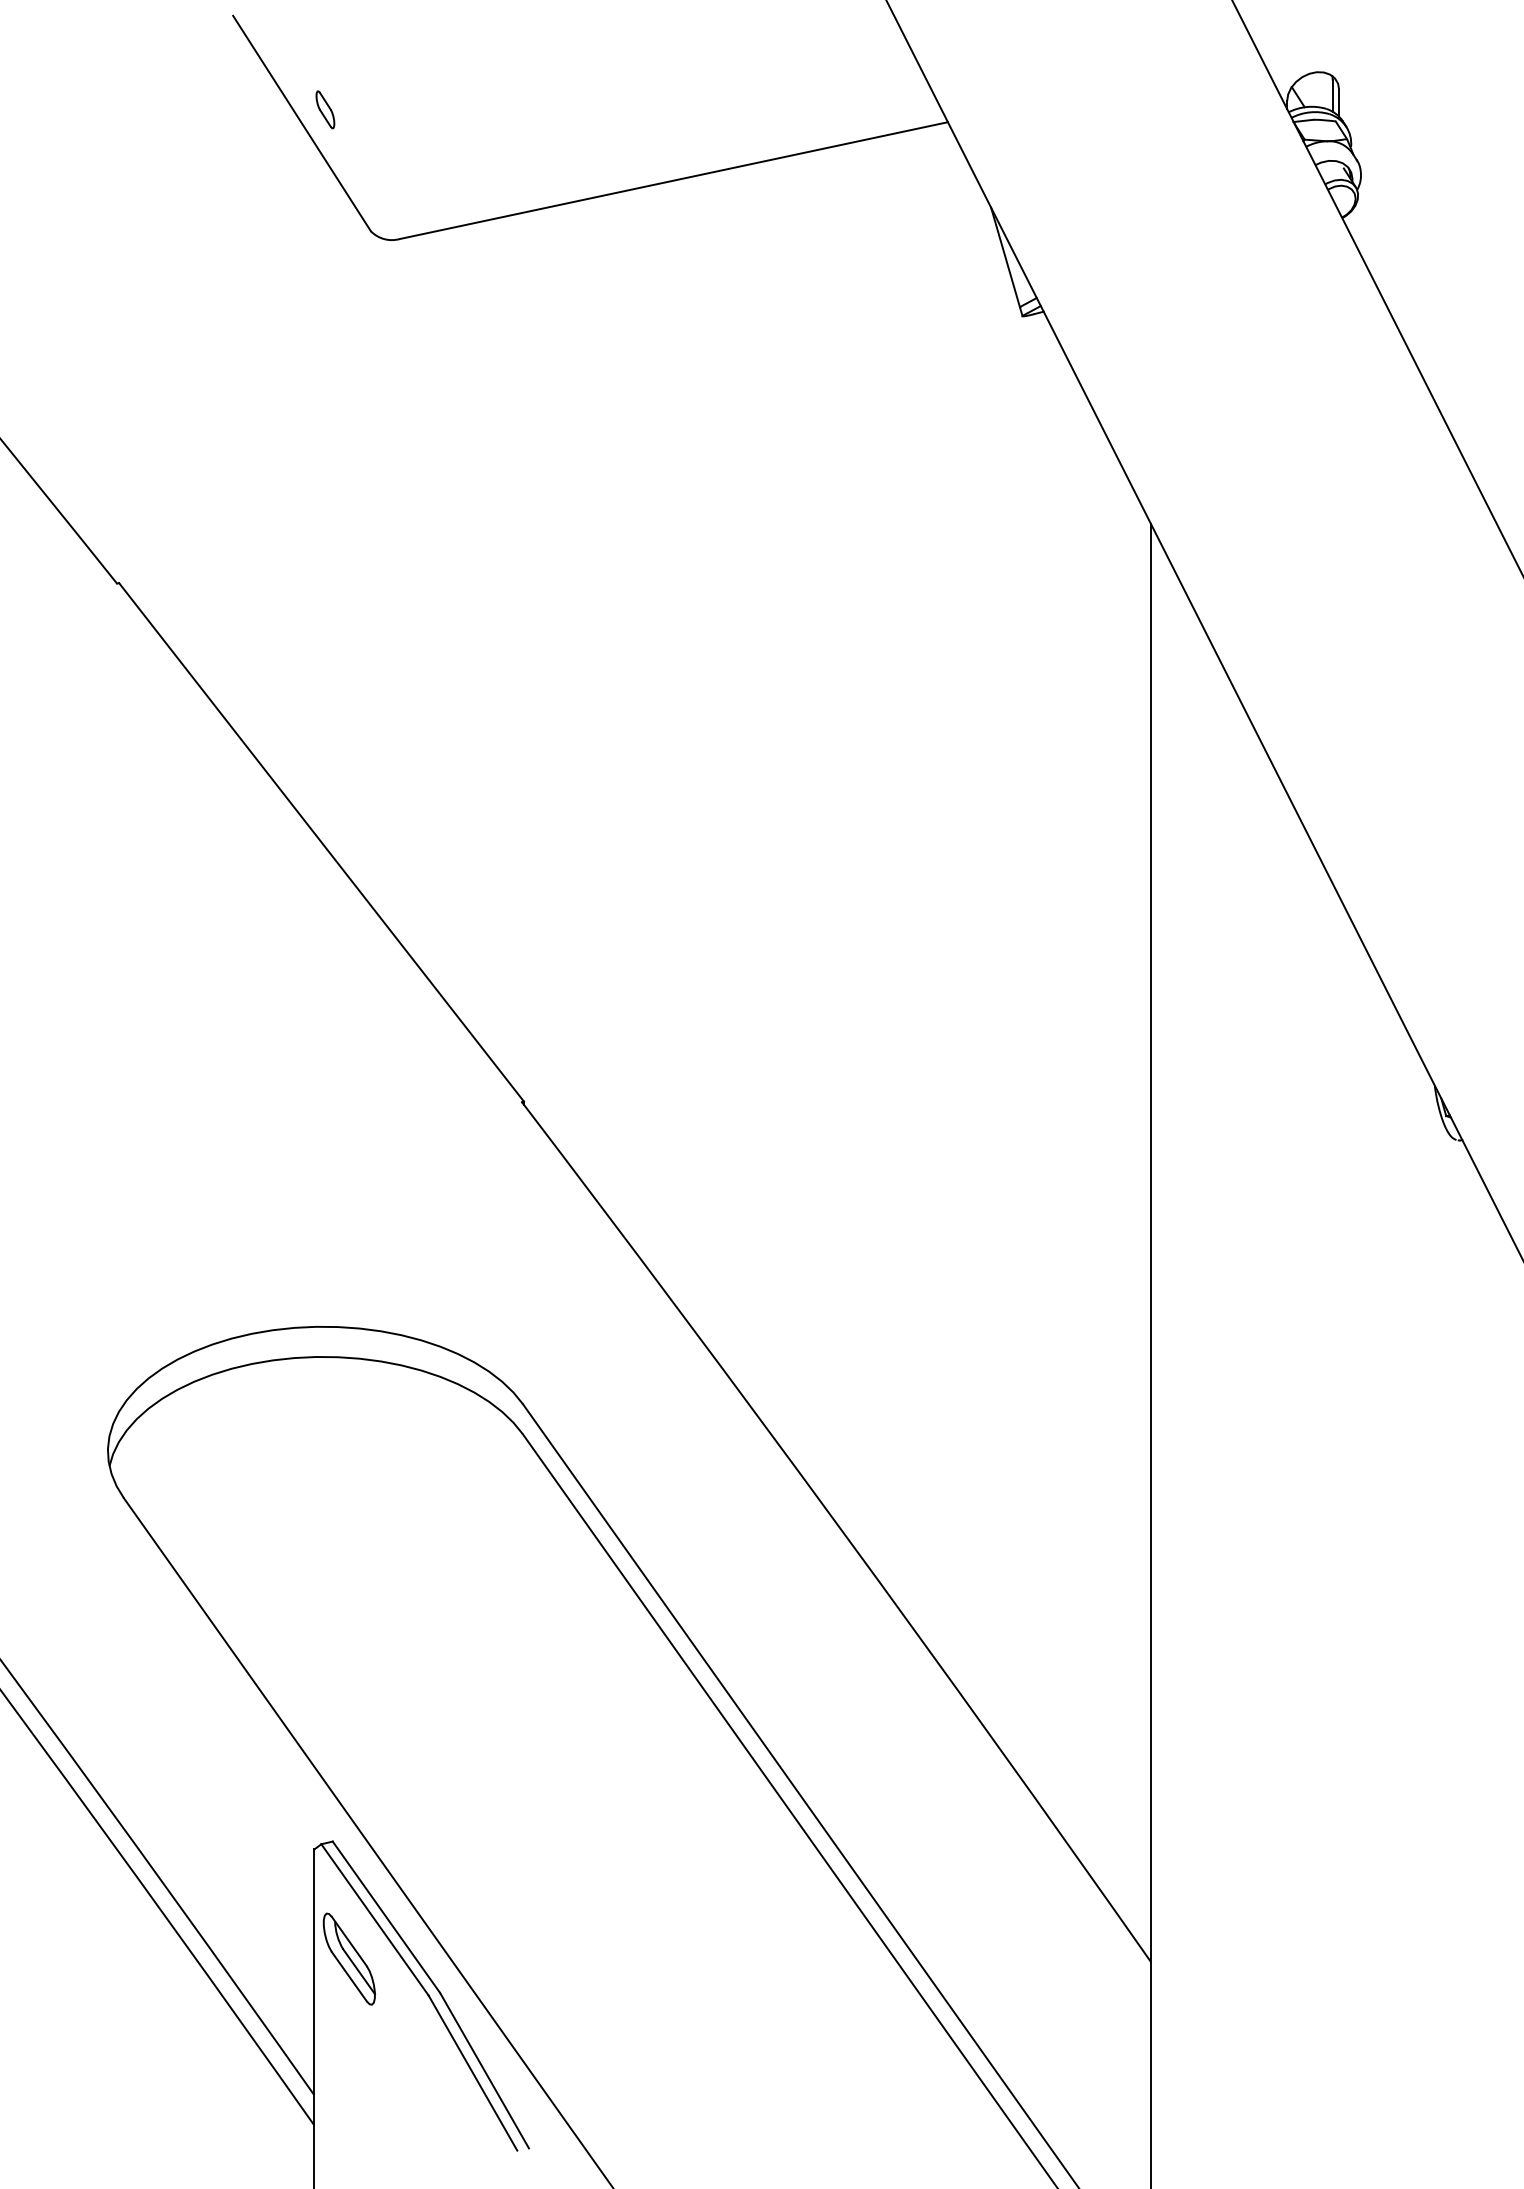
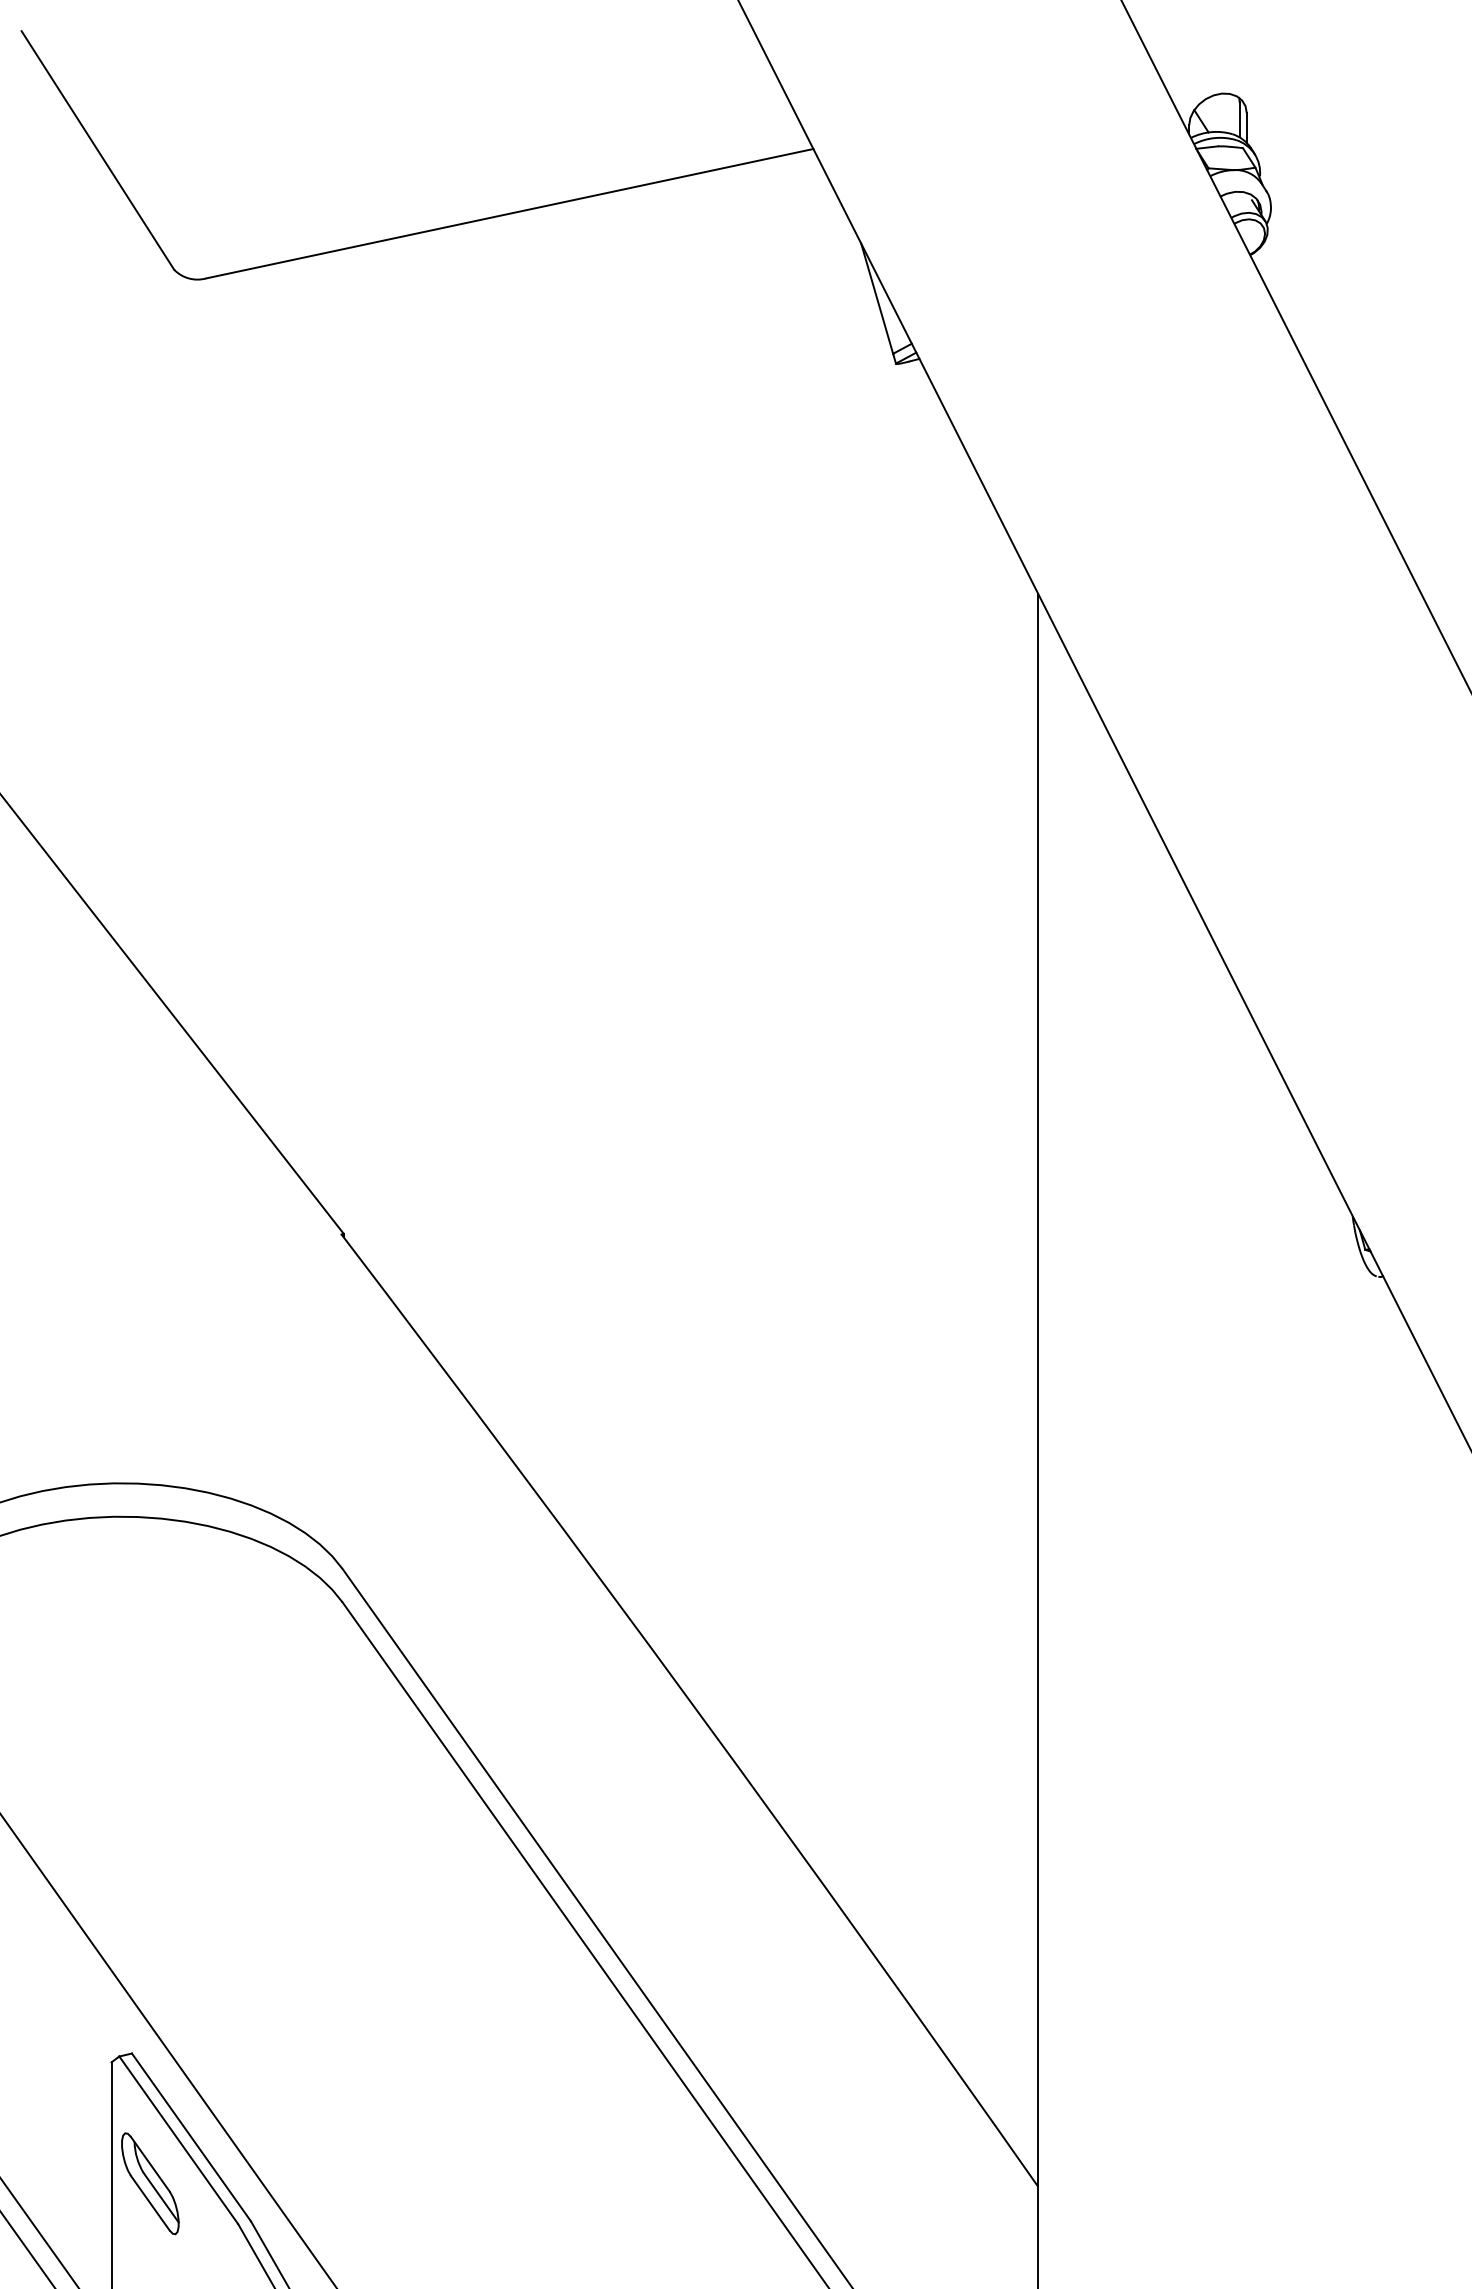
part: (325, 109) -> (123, 134), removed

